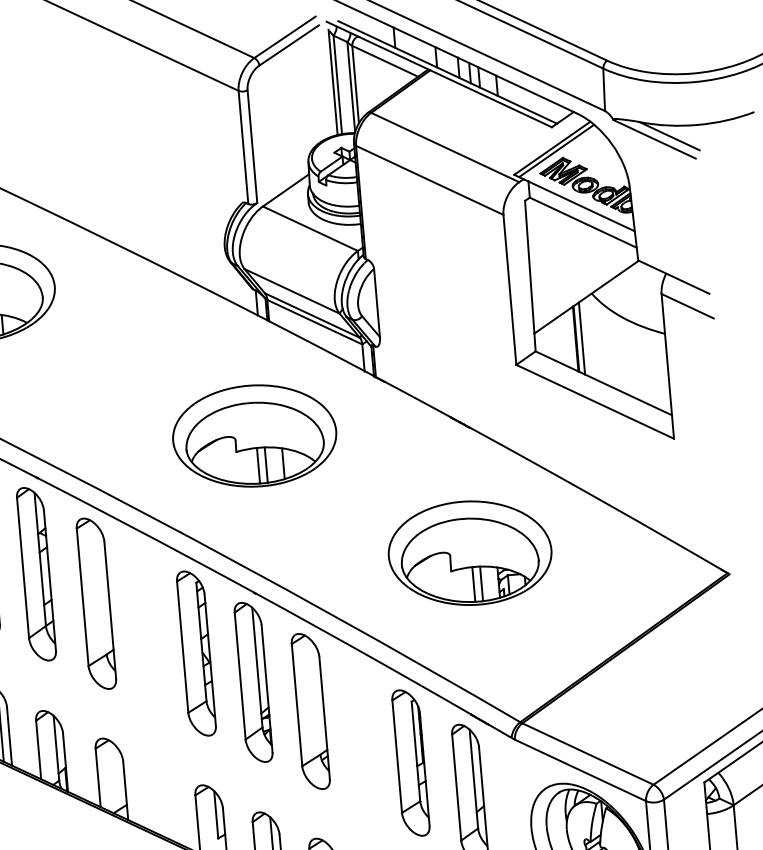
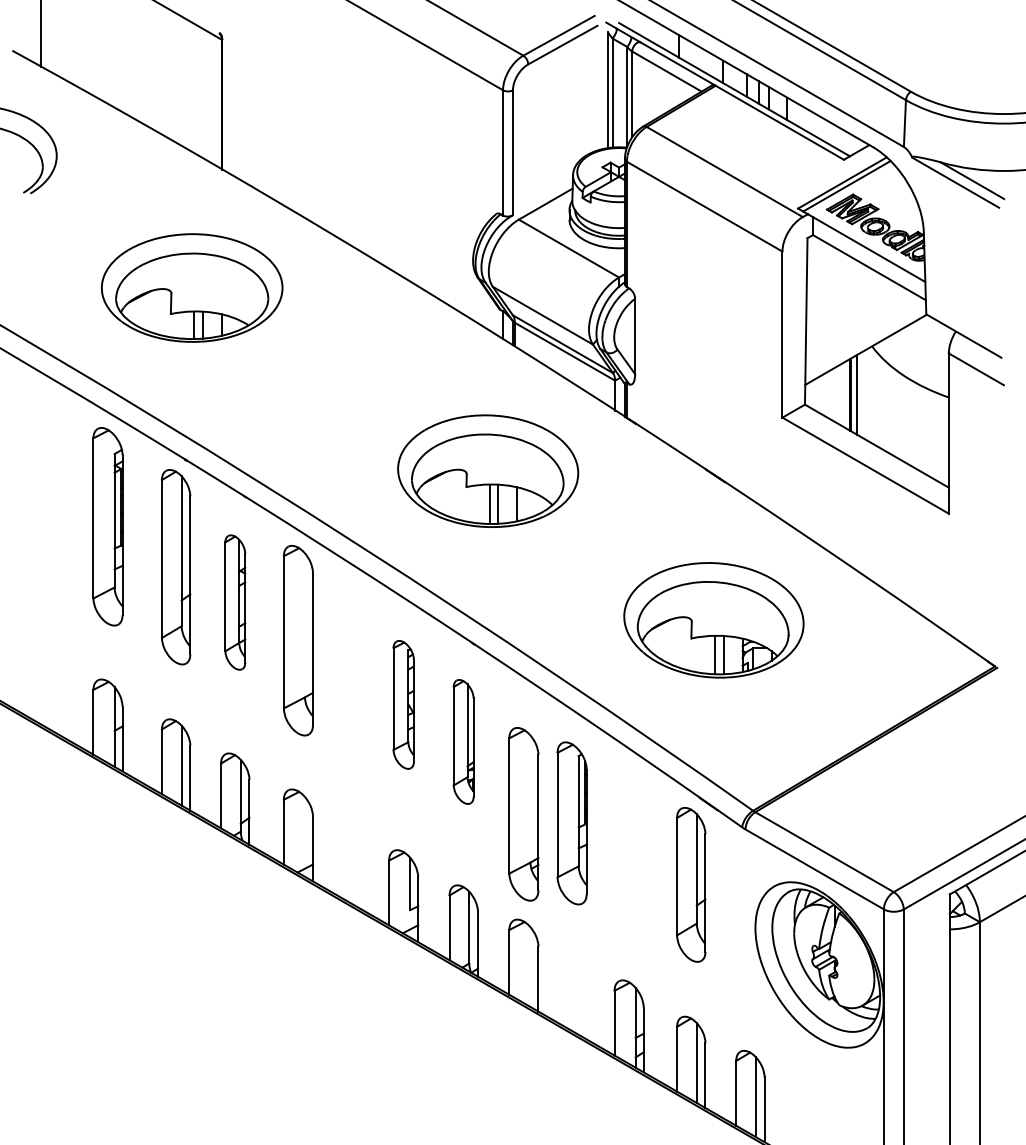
part: (36, 574) -> (235, 602), size x0.7
part: (196, 653) -> (403, 704), size x0.7
part: (253, 682) -> (463, 741), size x0.7
part: (310, 711) -> (523, 814), moved
part: (410, 763) -> (571, 823), moved

